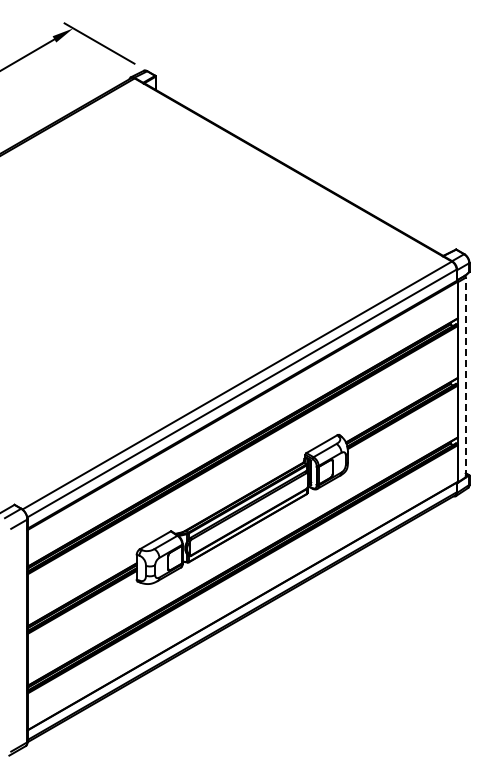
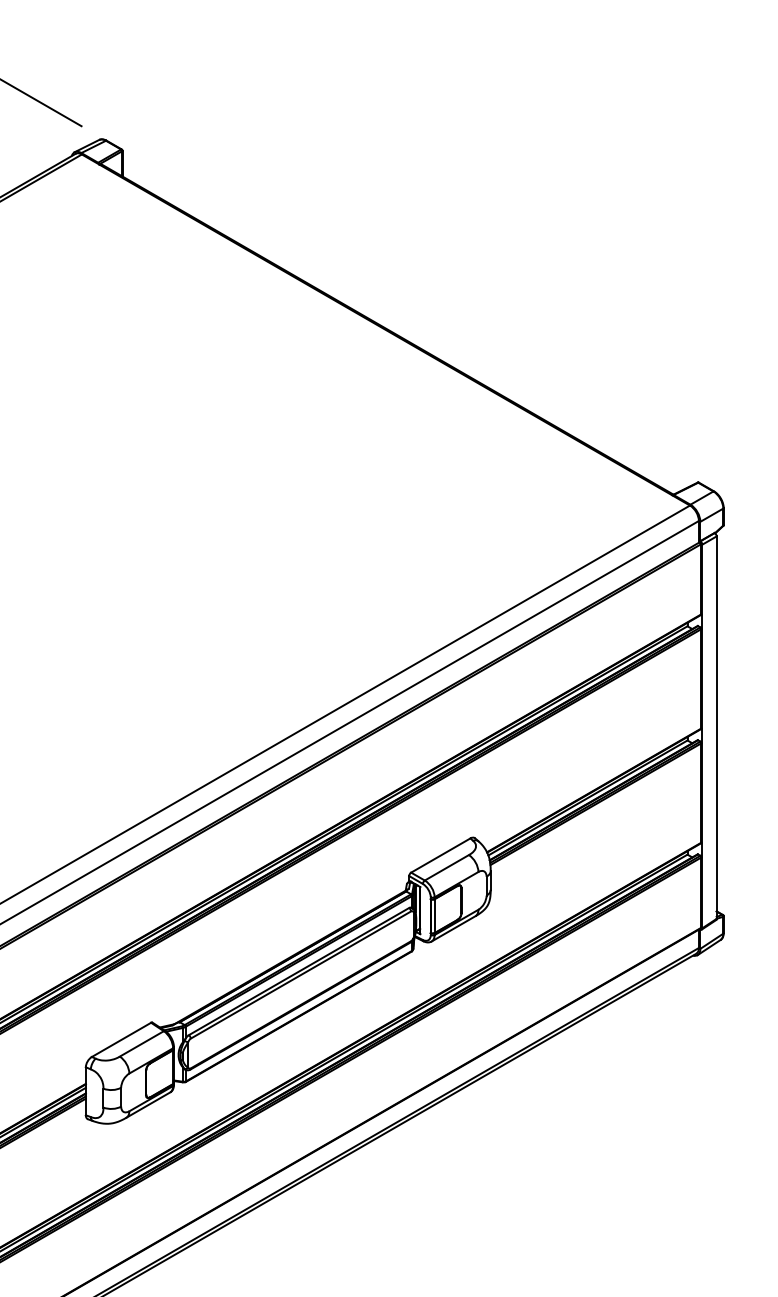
line: (465, 377) -> (716, 727), dashed -> solid

